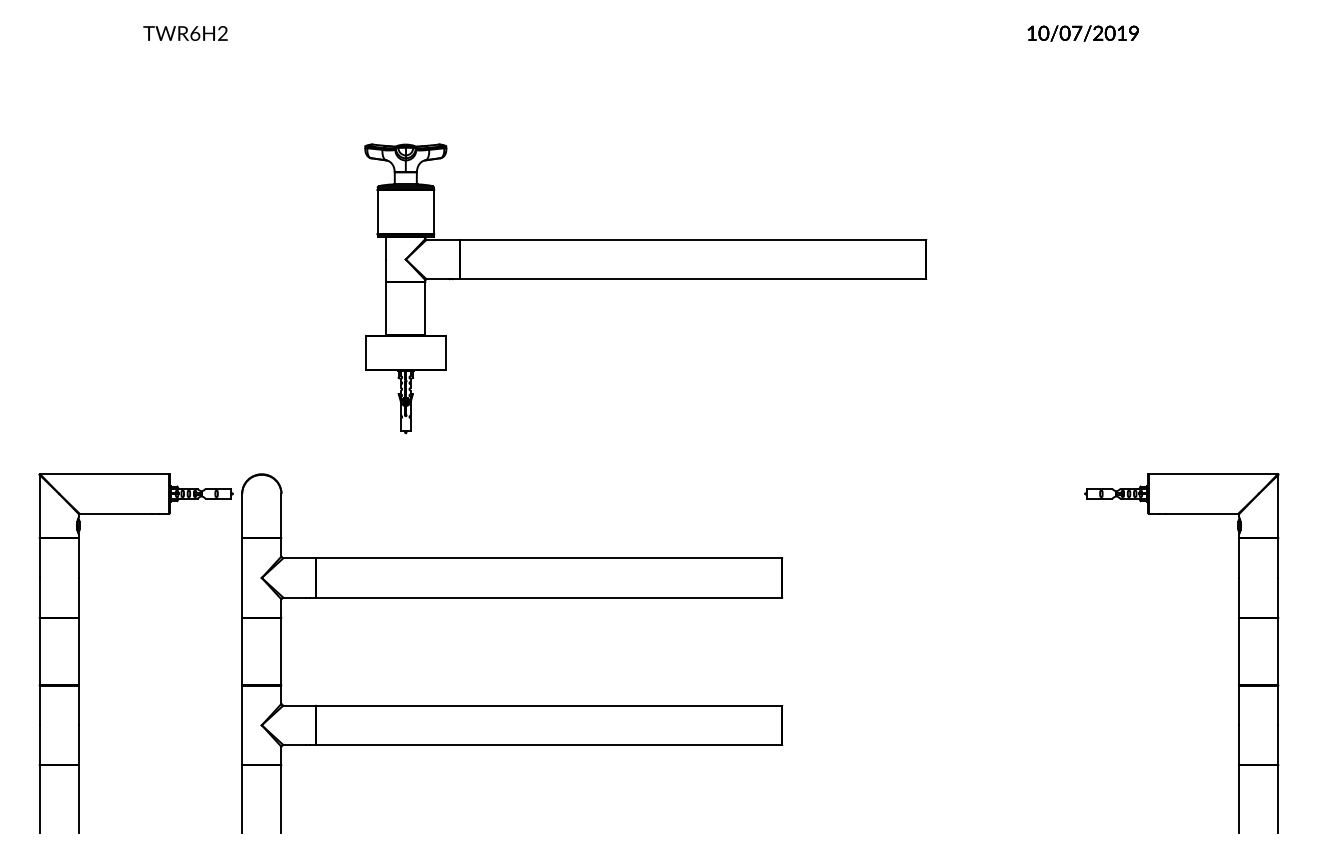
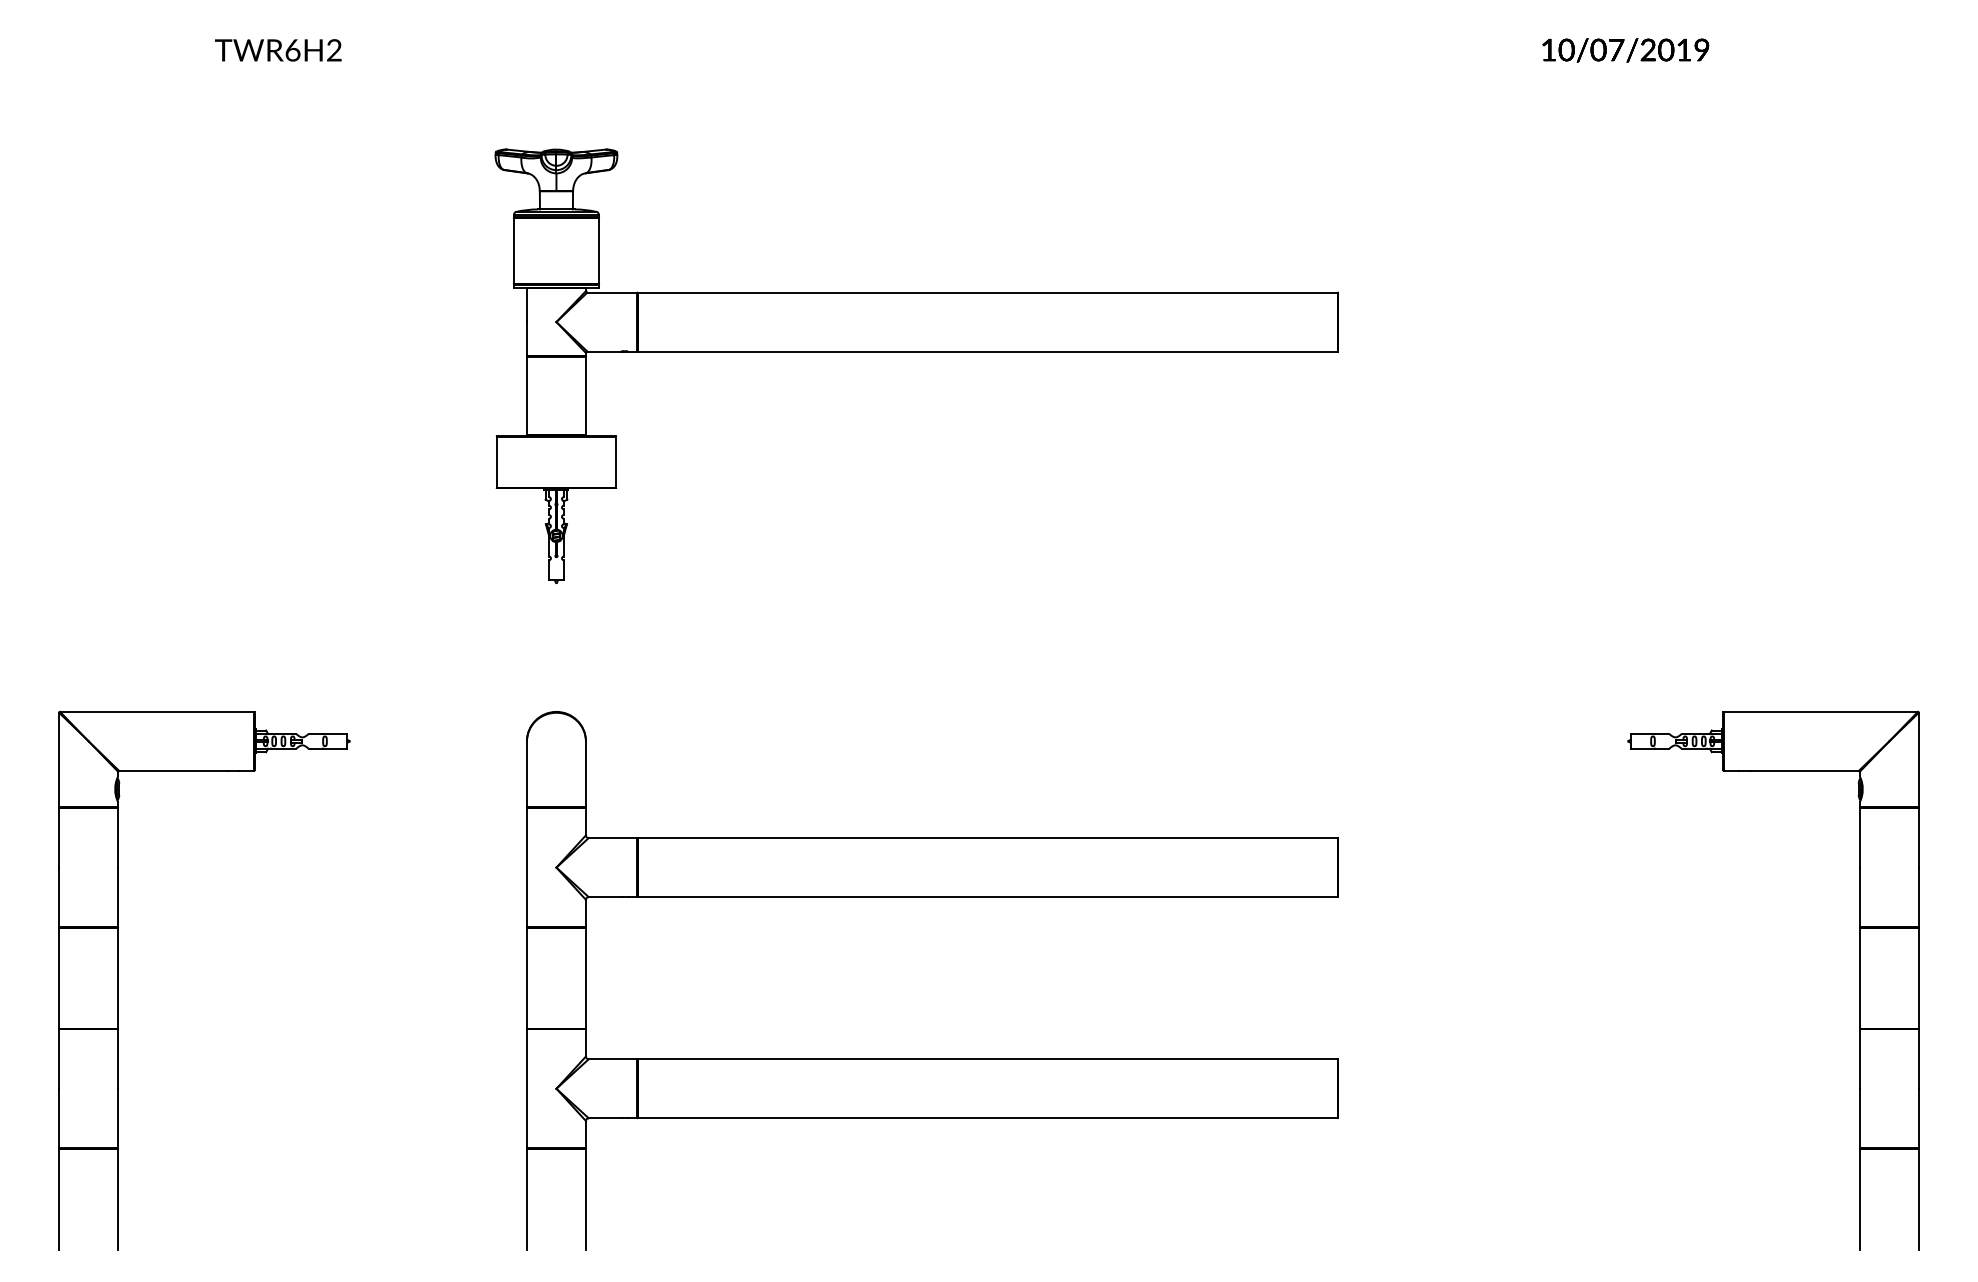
part: (645, 279) -> (916, 352), moved
part: (512, 705) -> (932, 1059), moved

